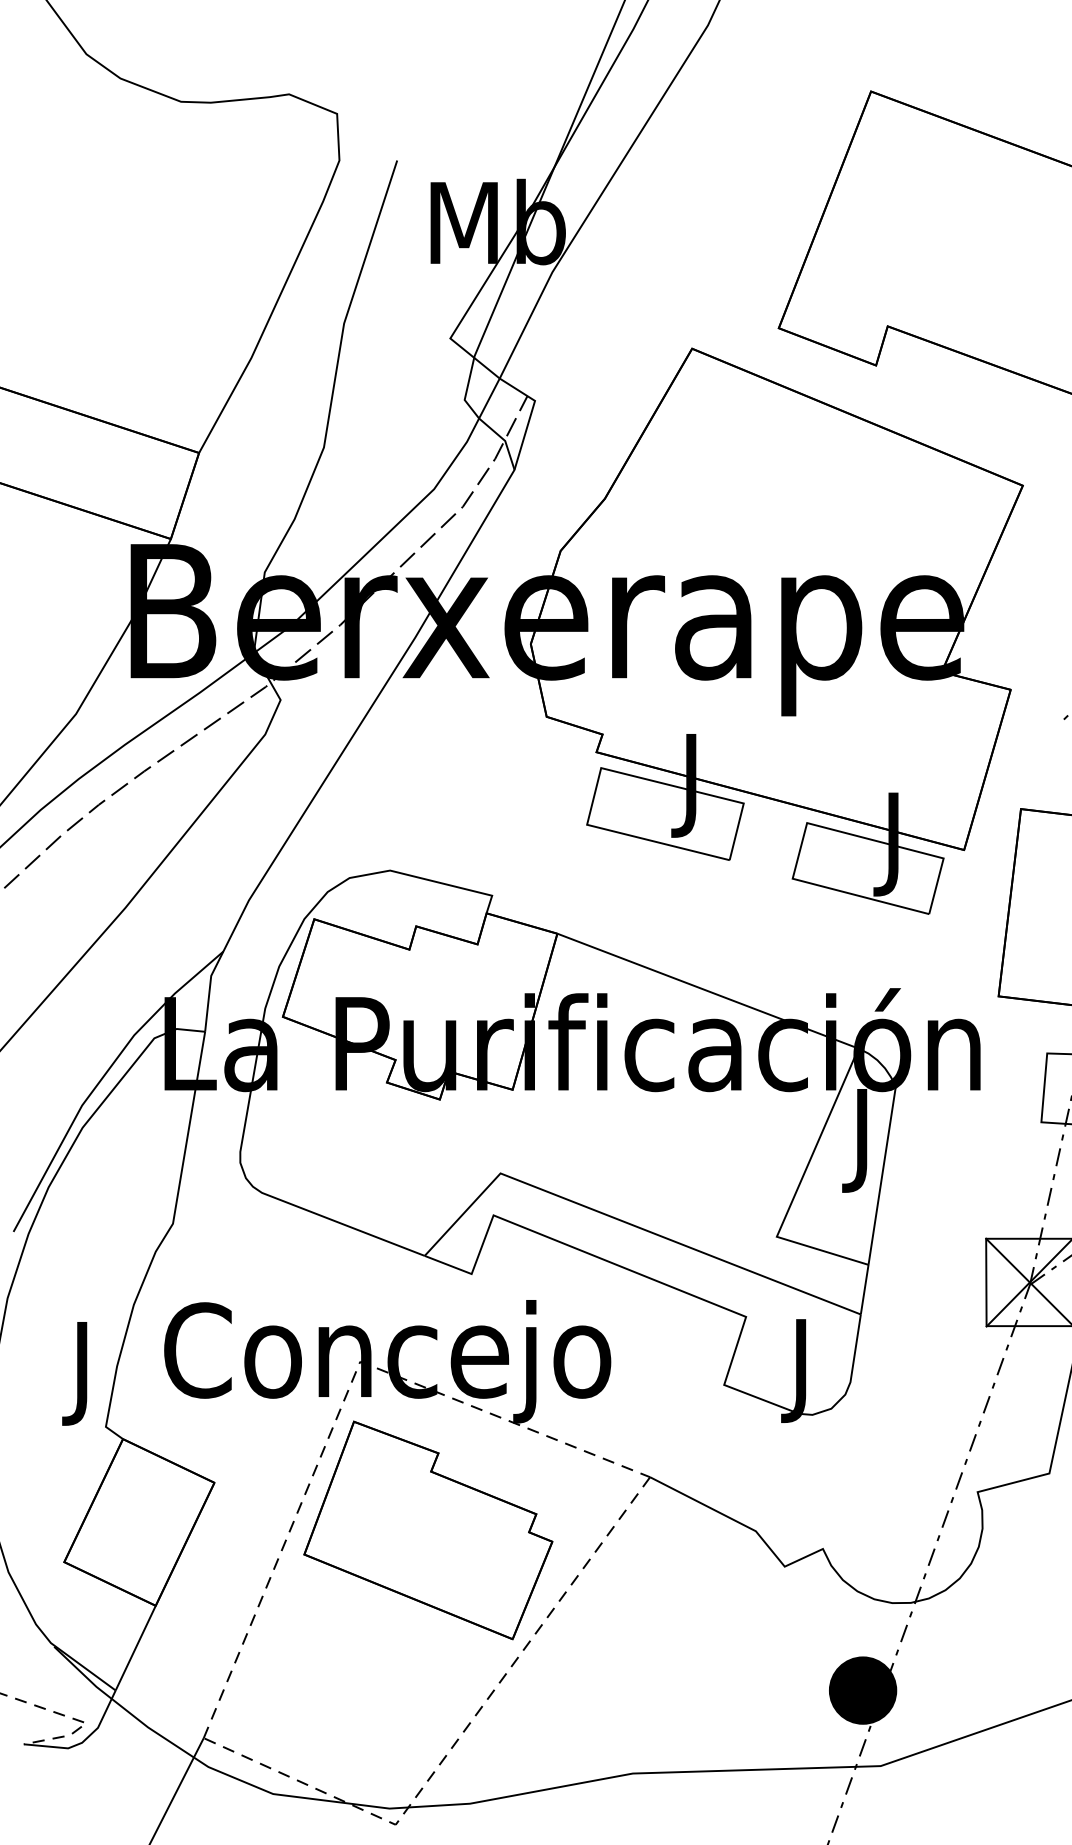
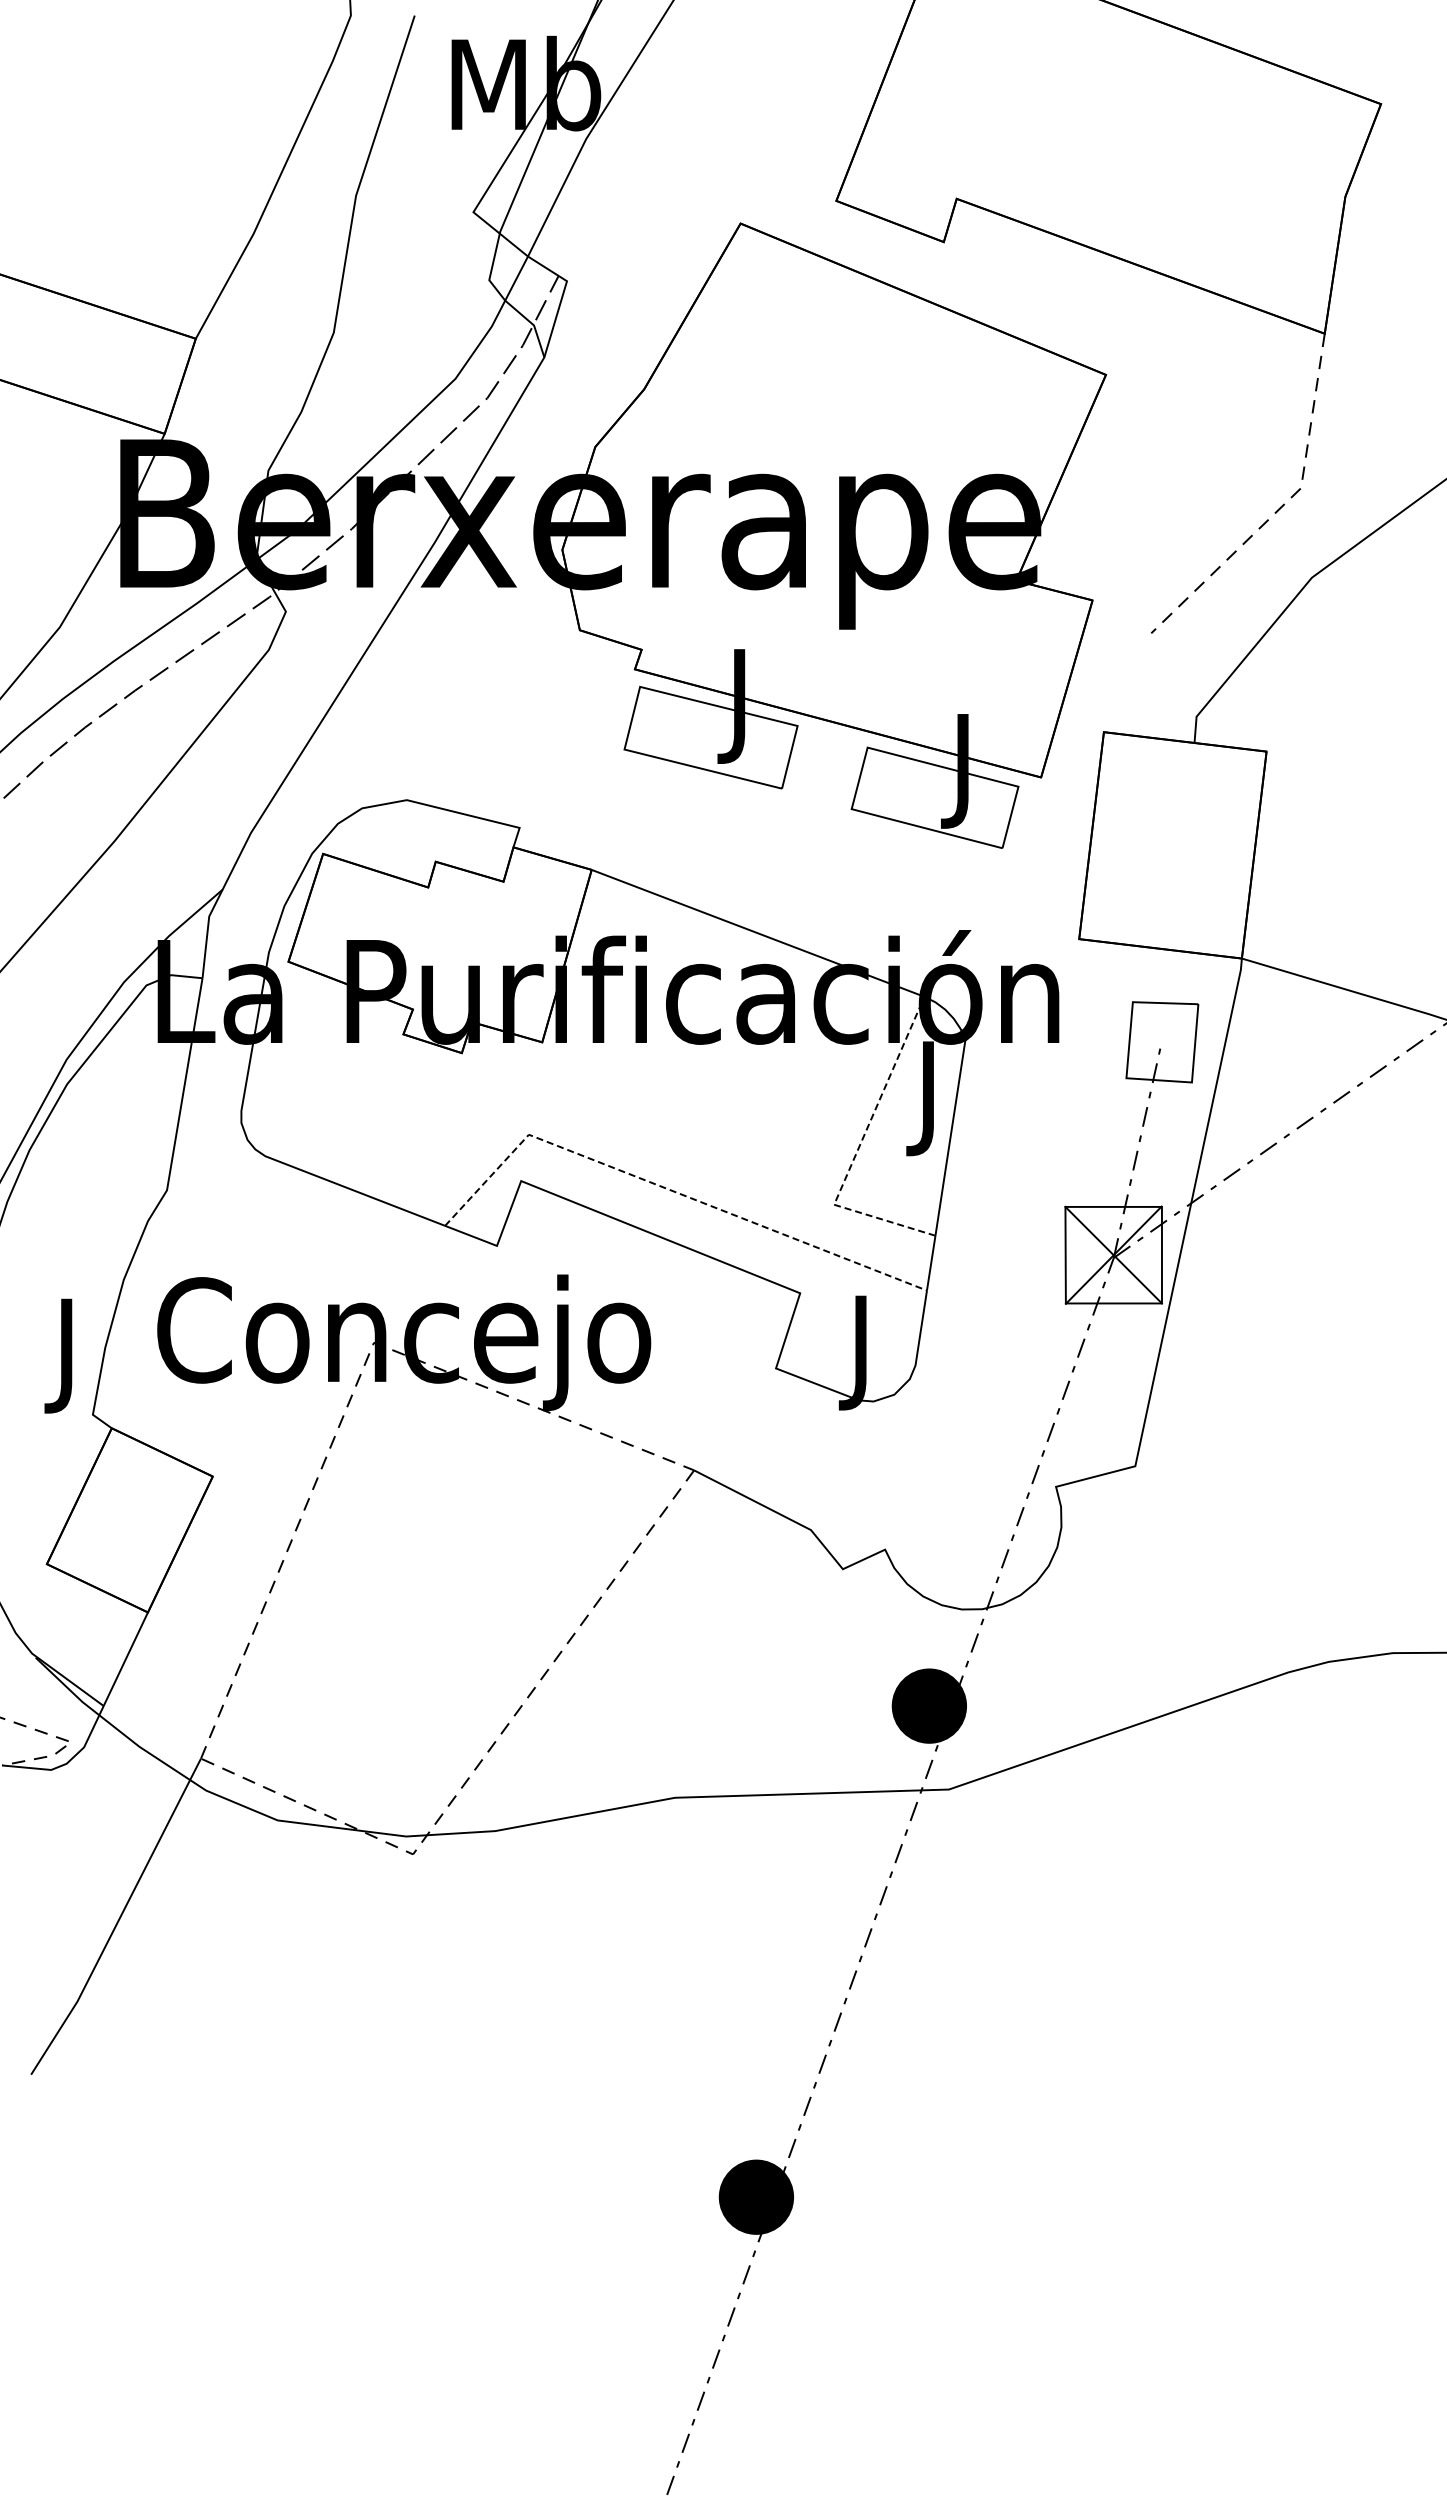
line: (798, 1186) -> (858, 1149), solid -> dashed
line: (628, 1223) -> (670, 1190), solid -> dashed
part: (428, 1530) -> (449, 1529), removed

